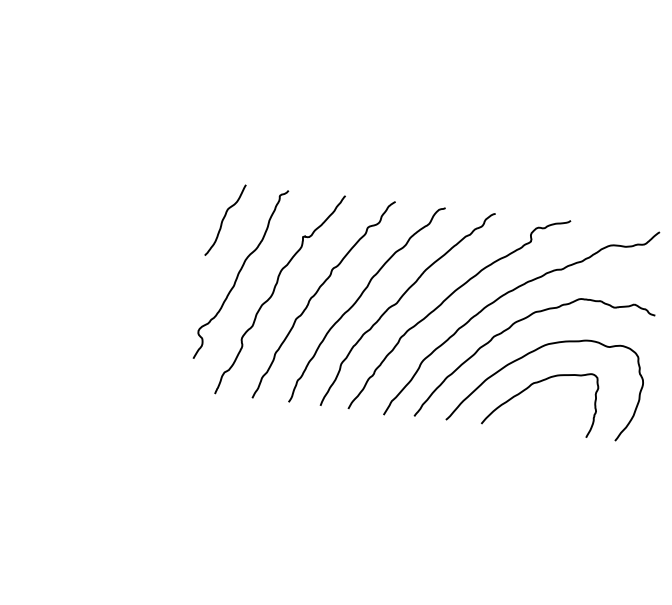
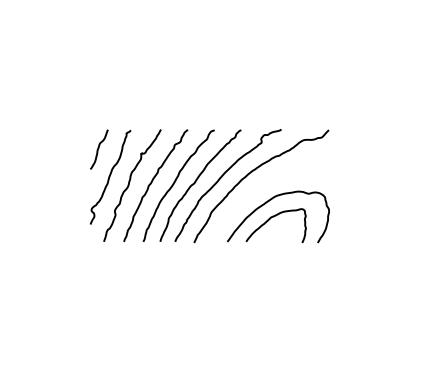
curve: (509, 329) -> (255, 190), removed

